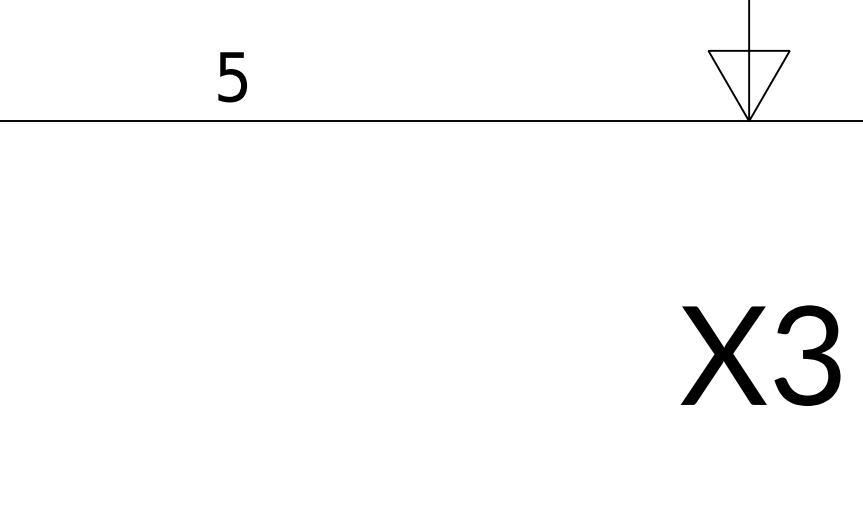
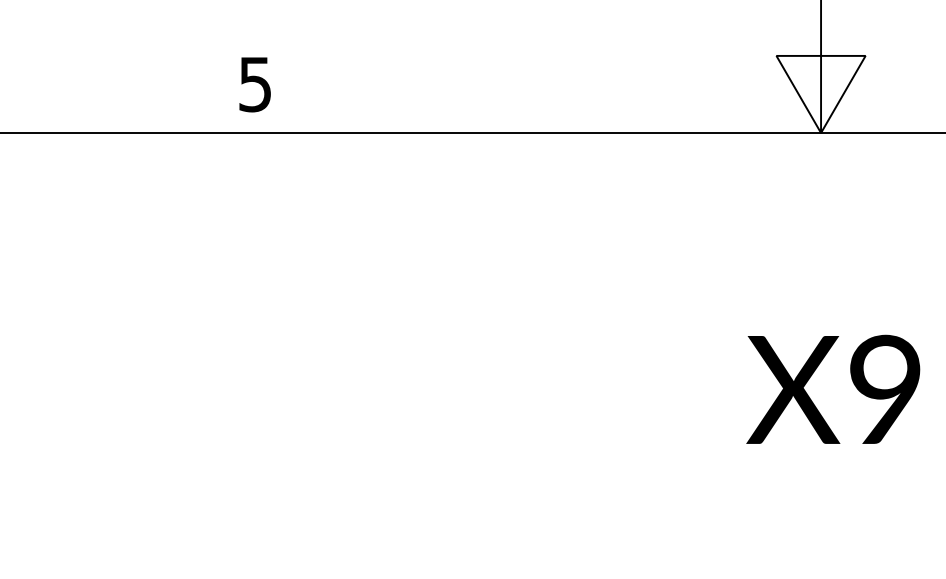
text: (807, 355) -> (885, 389), X3 -> X9

